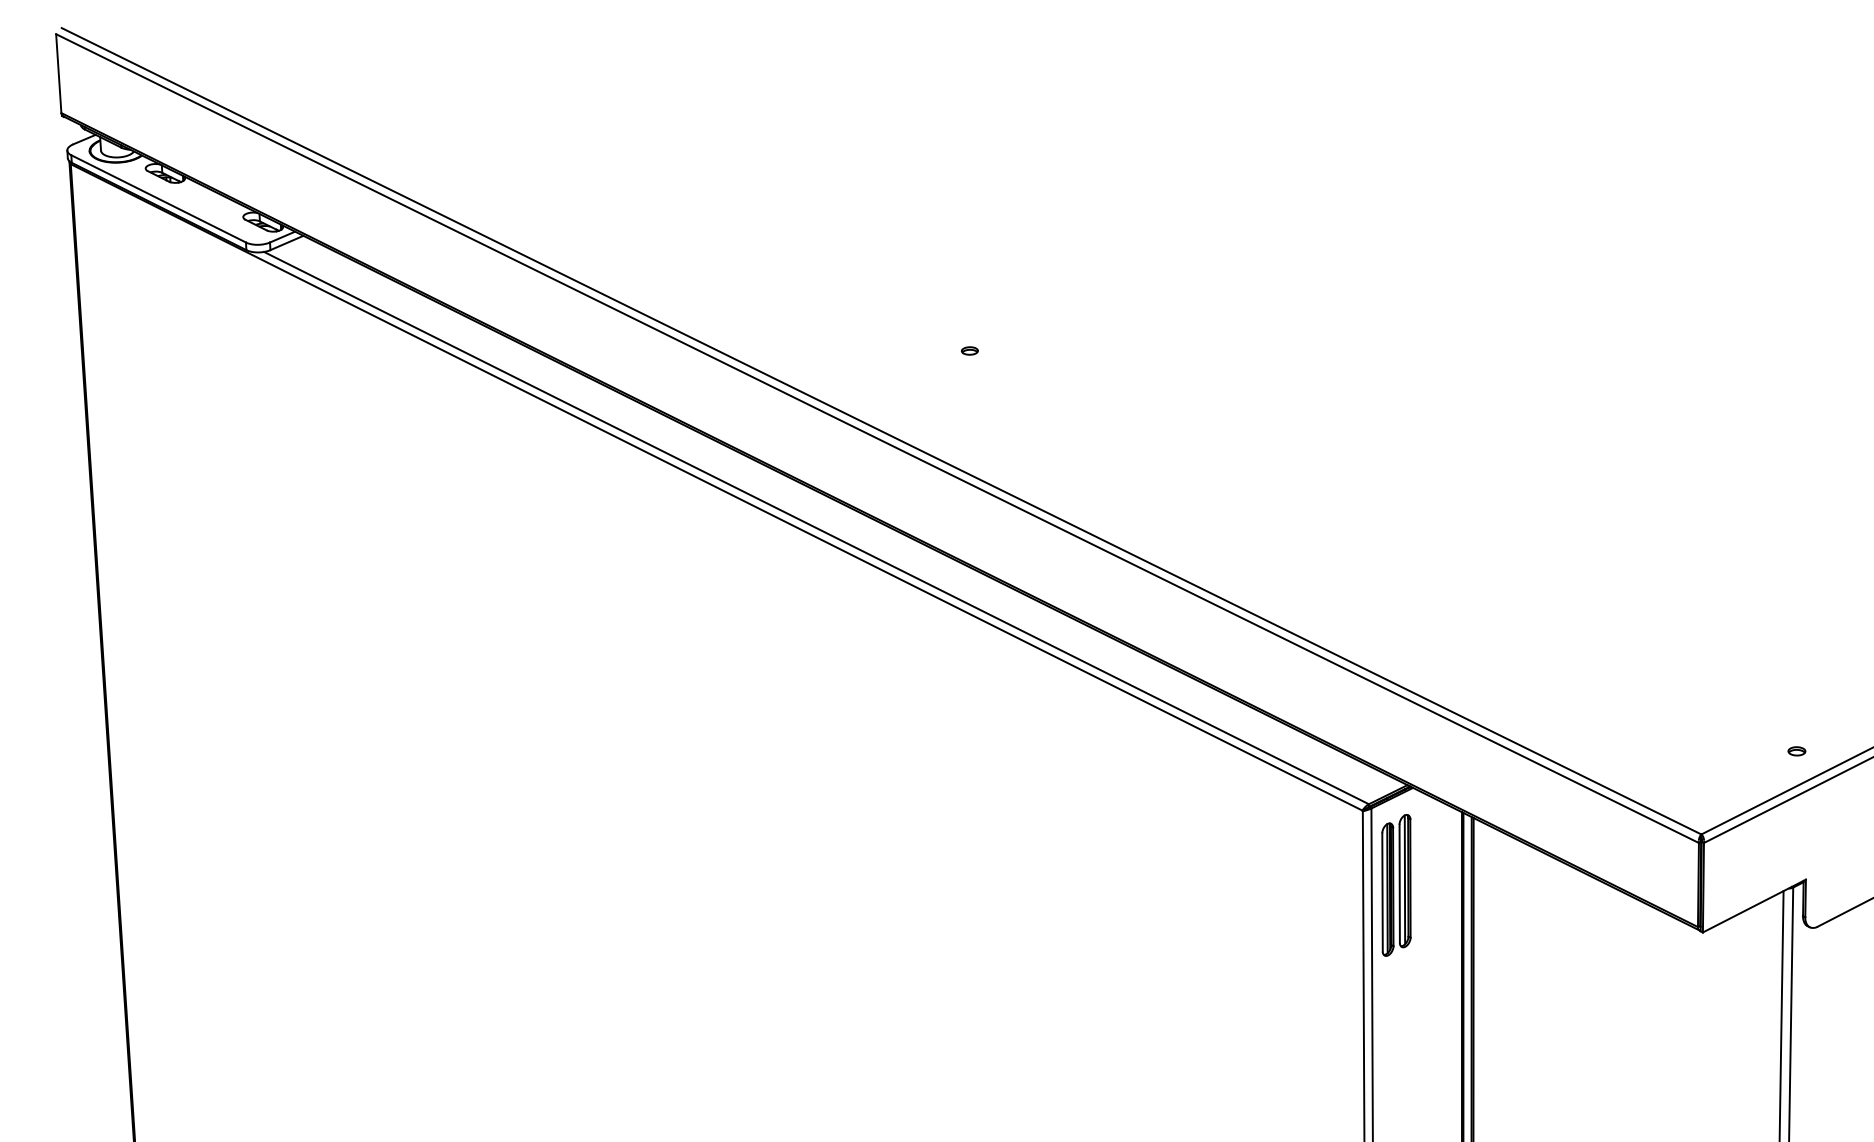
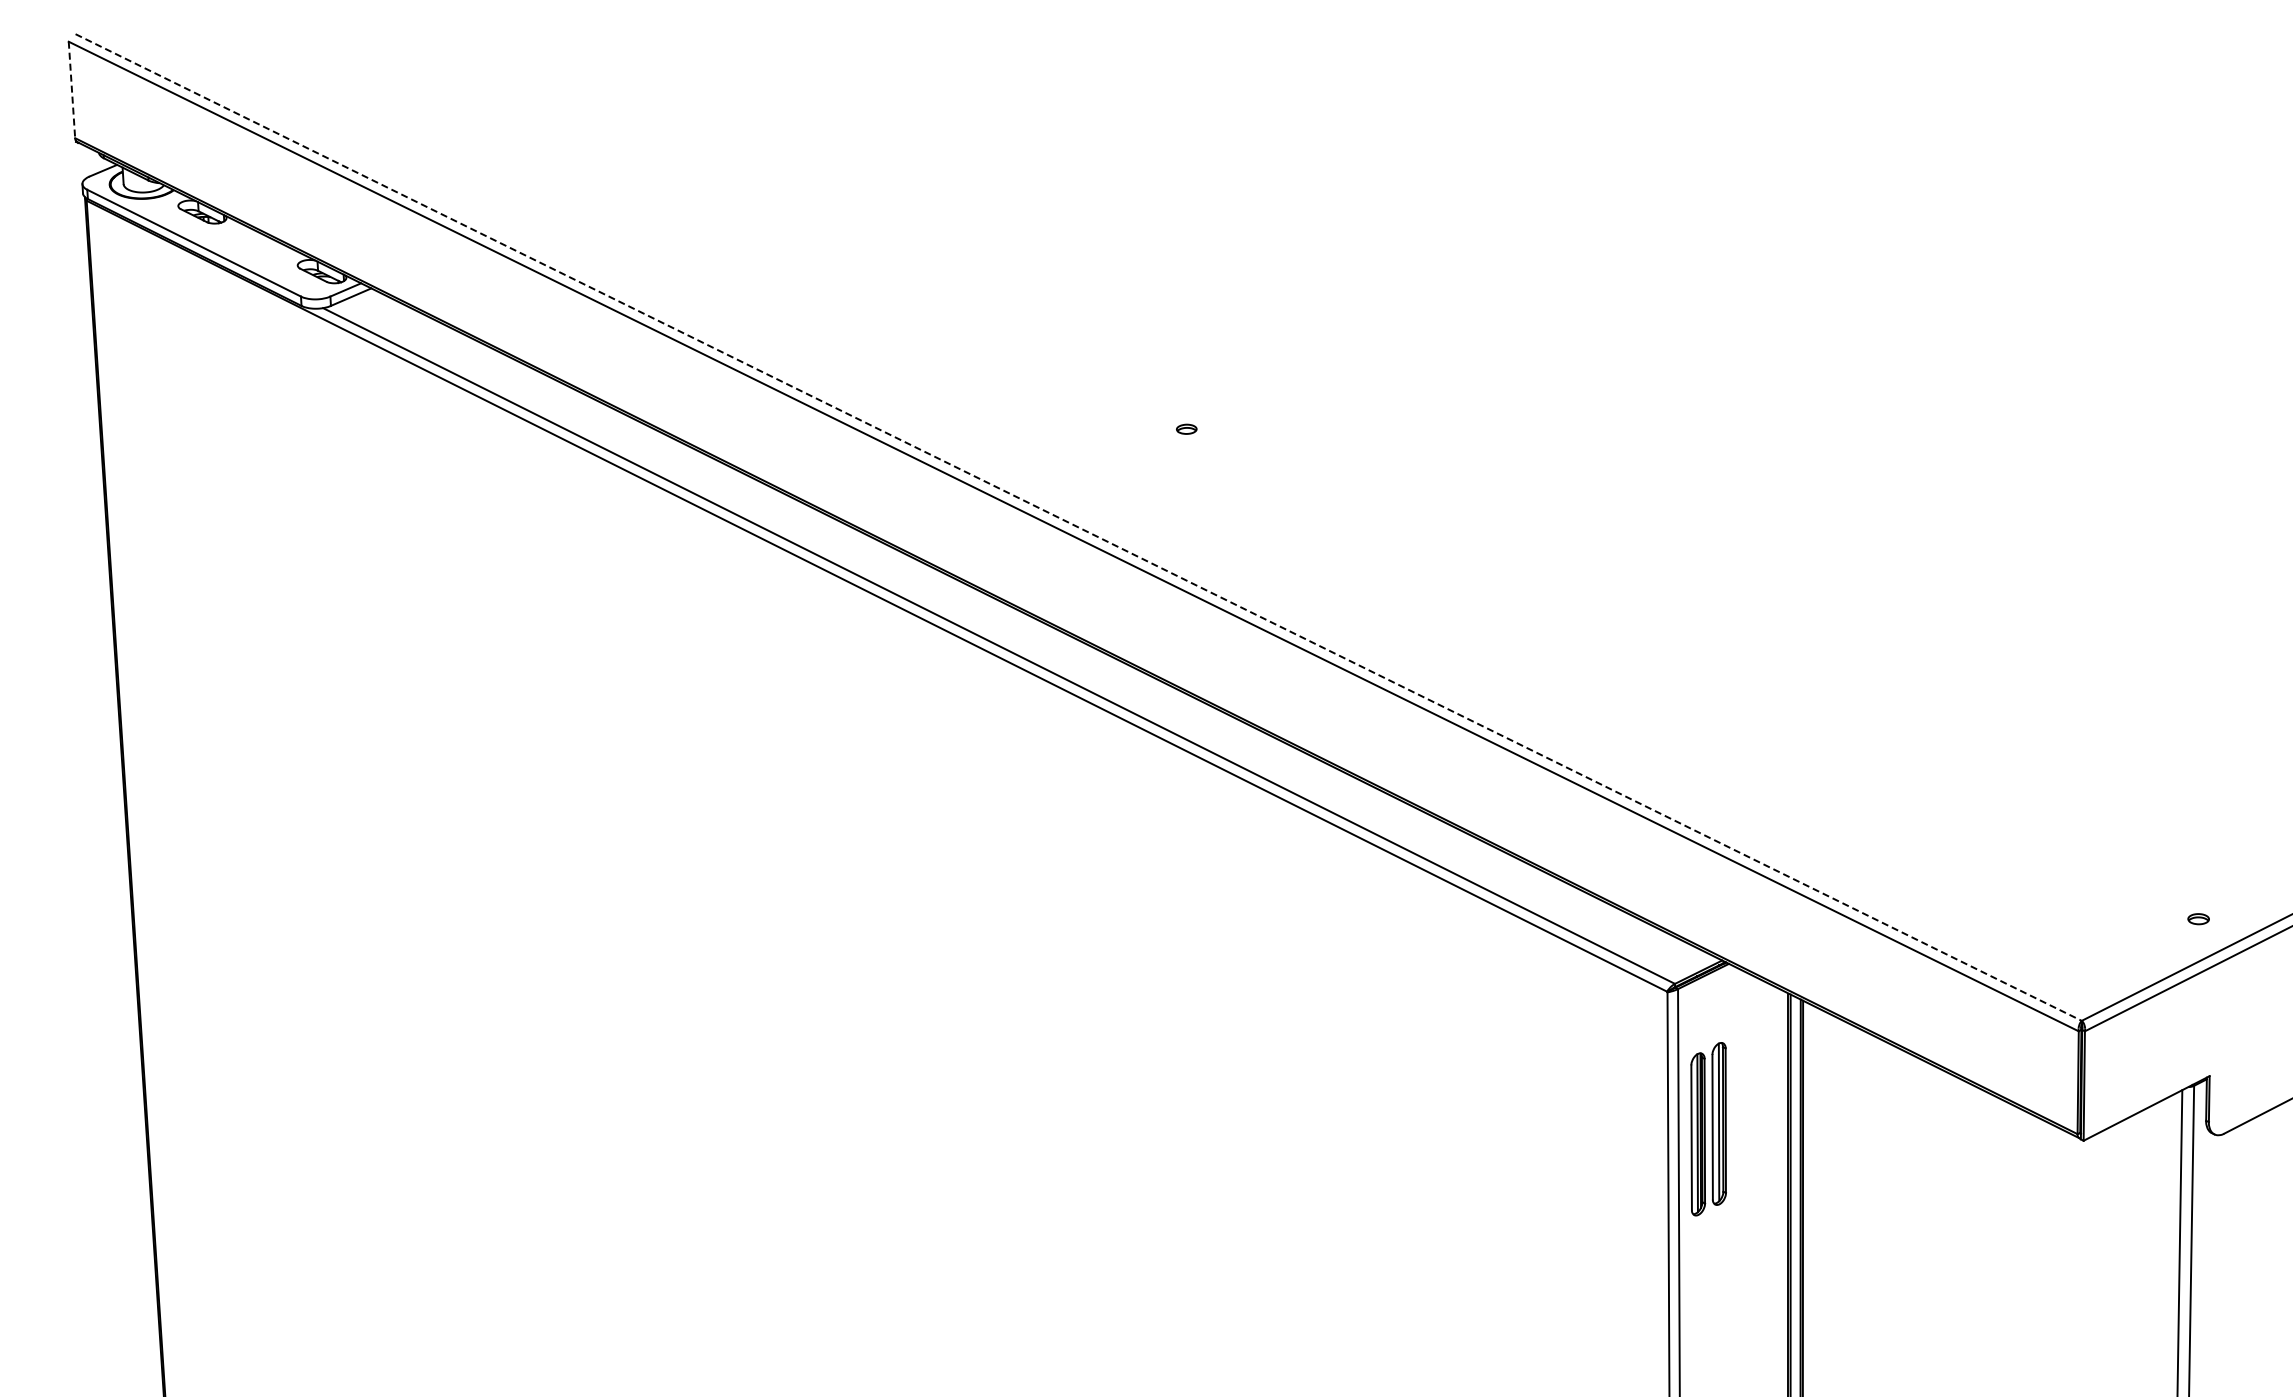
line: (59, 74) -> (72, 90), solid -> dashed
line: (881, 431) -> (1078, 527), solid -> dashed
part: (1396, 885) -> (1708, 1129), moved

